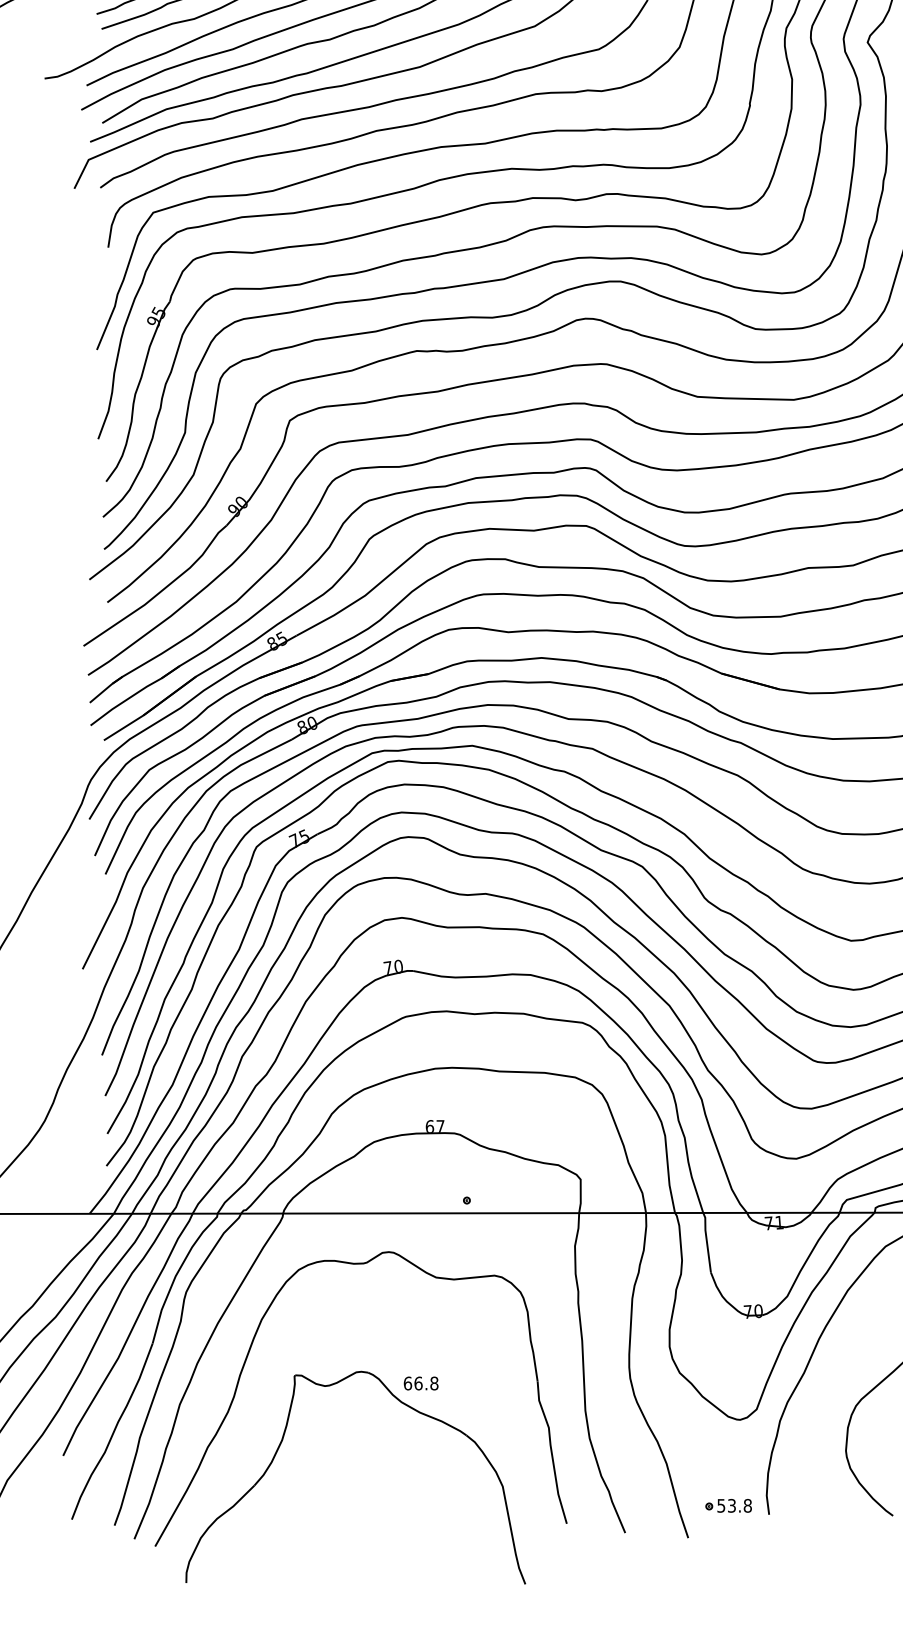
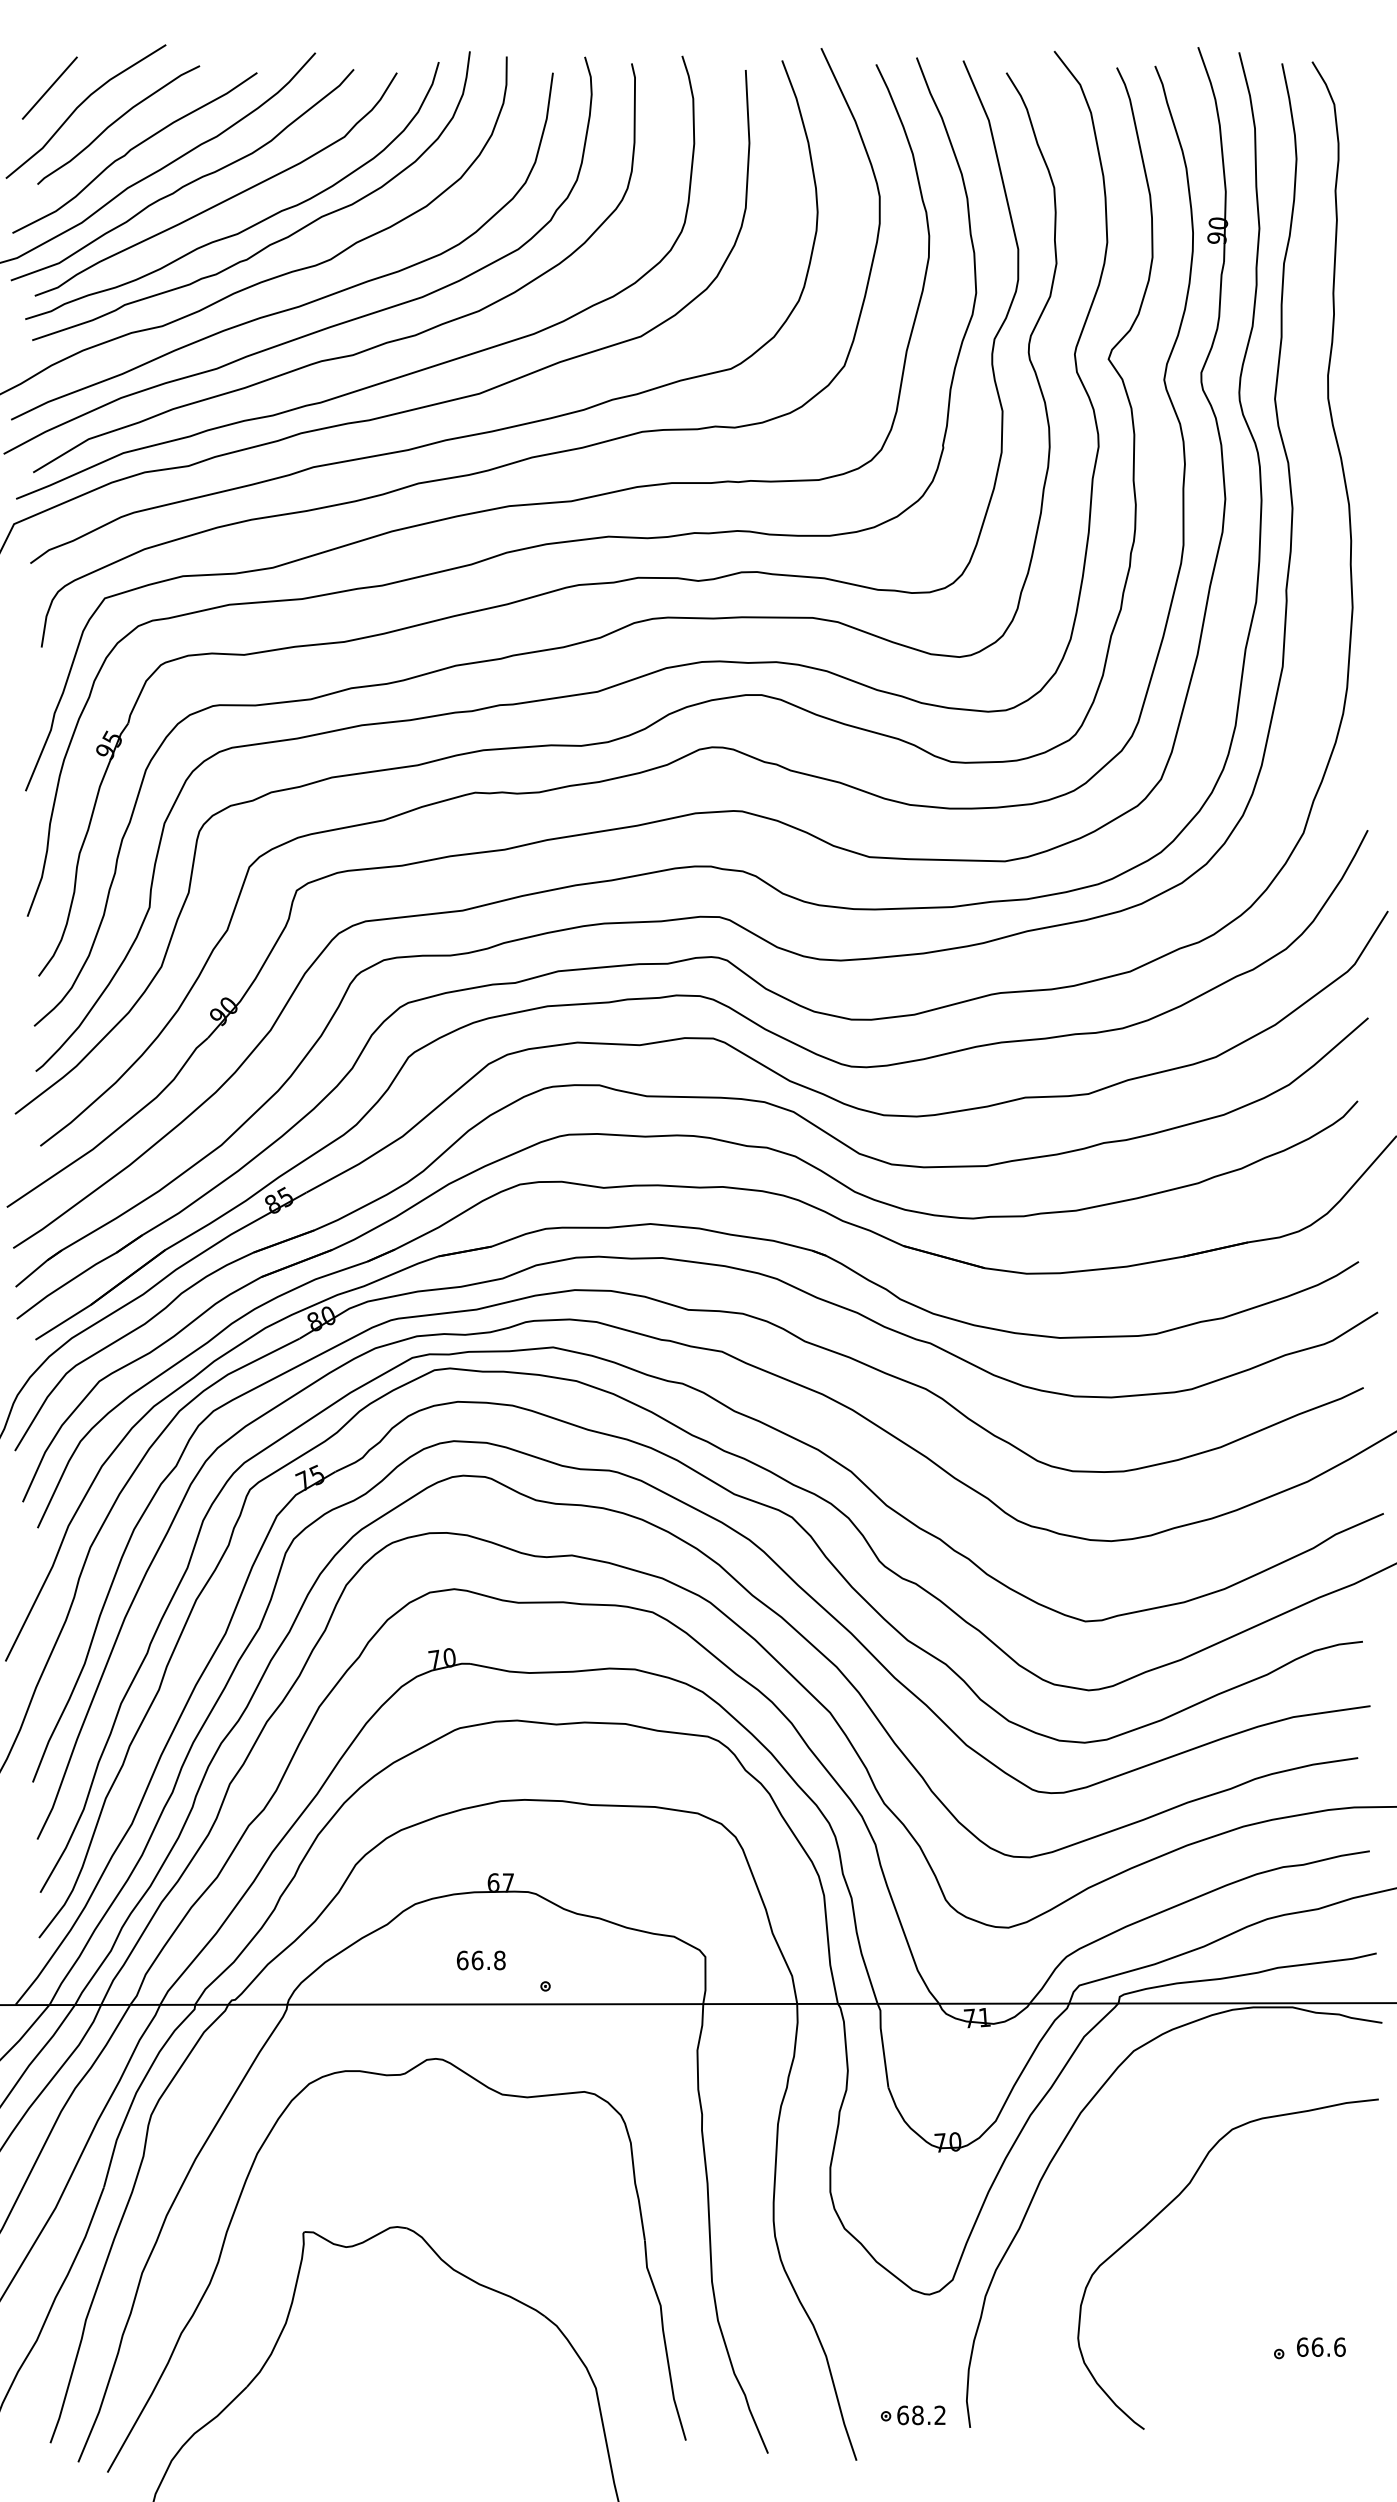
text: (421, 1383) -> (481, 1960), moved
text: (734, 1505) -> (921, 2415), 53.8 -> 68.2

